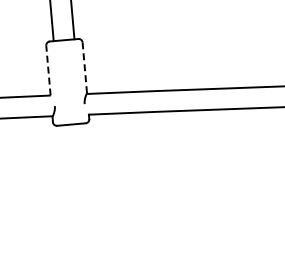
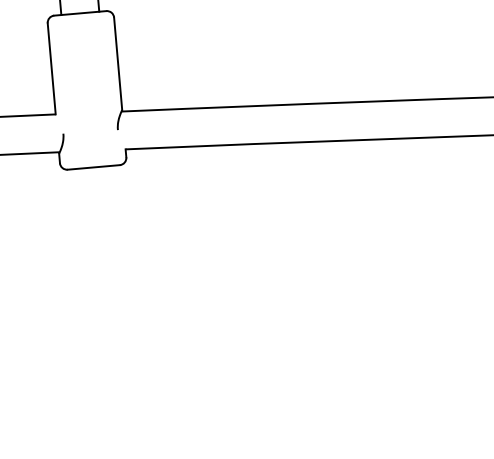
line: (84, 67) -> (117, 63), dashed -> solid
line: (48, 70) -> (51, 68), dashed -> solid

